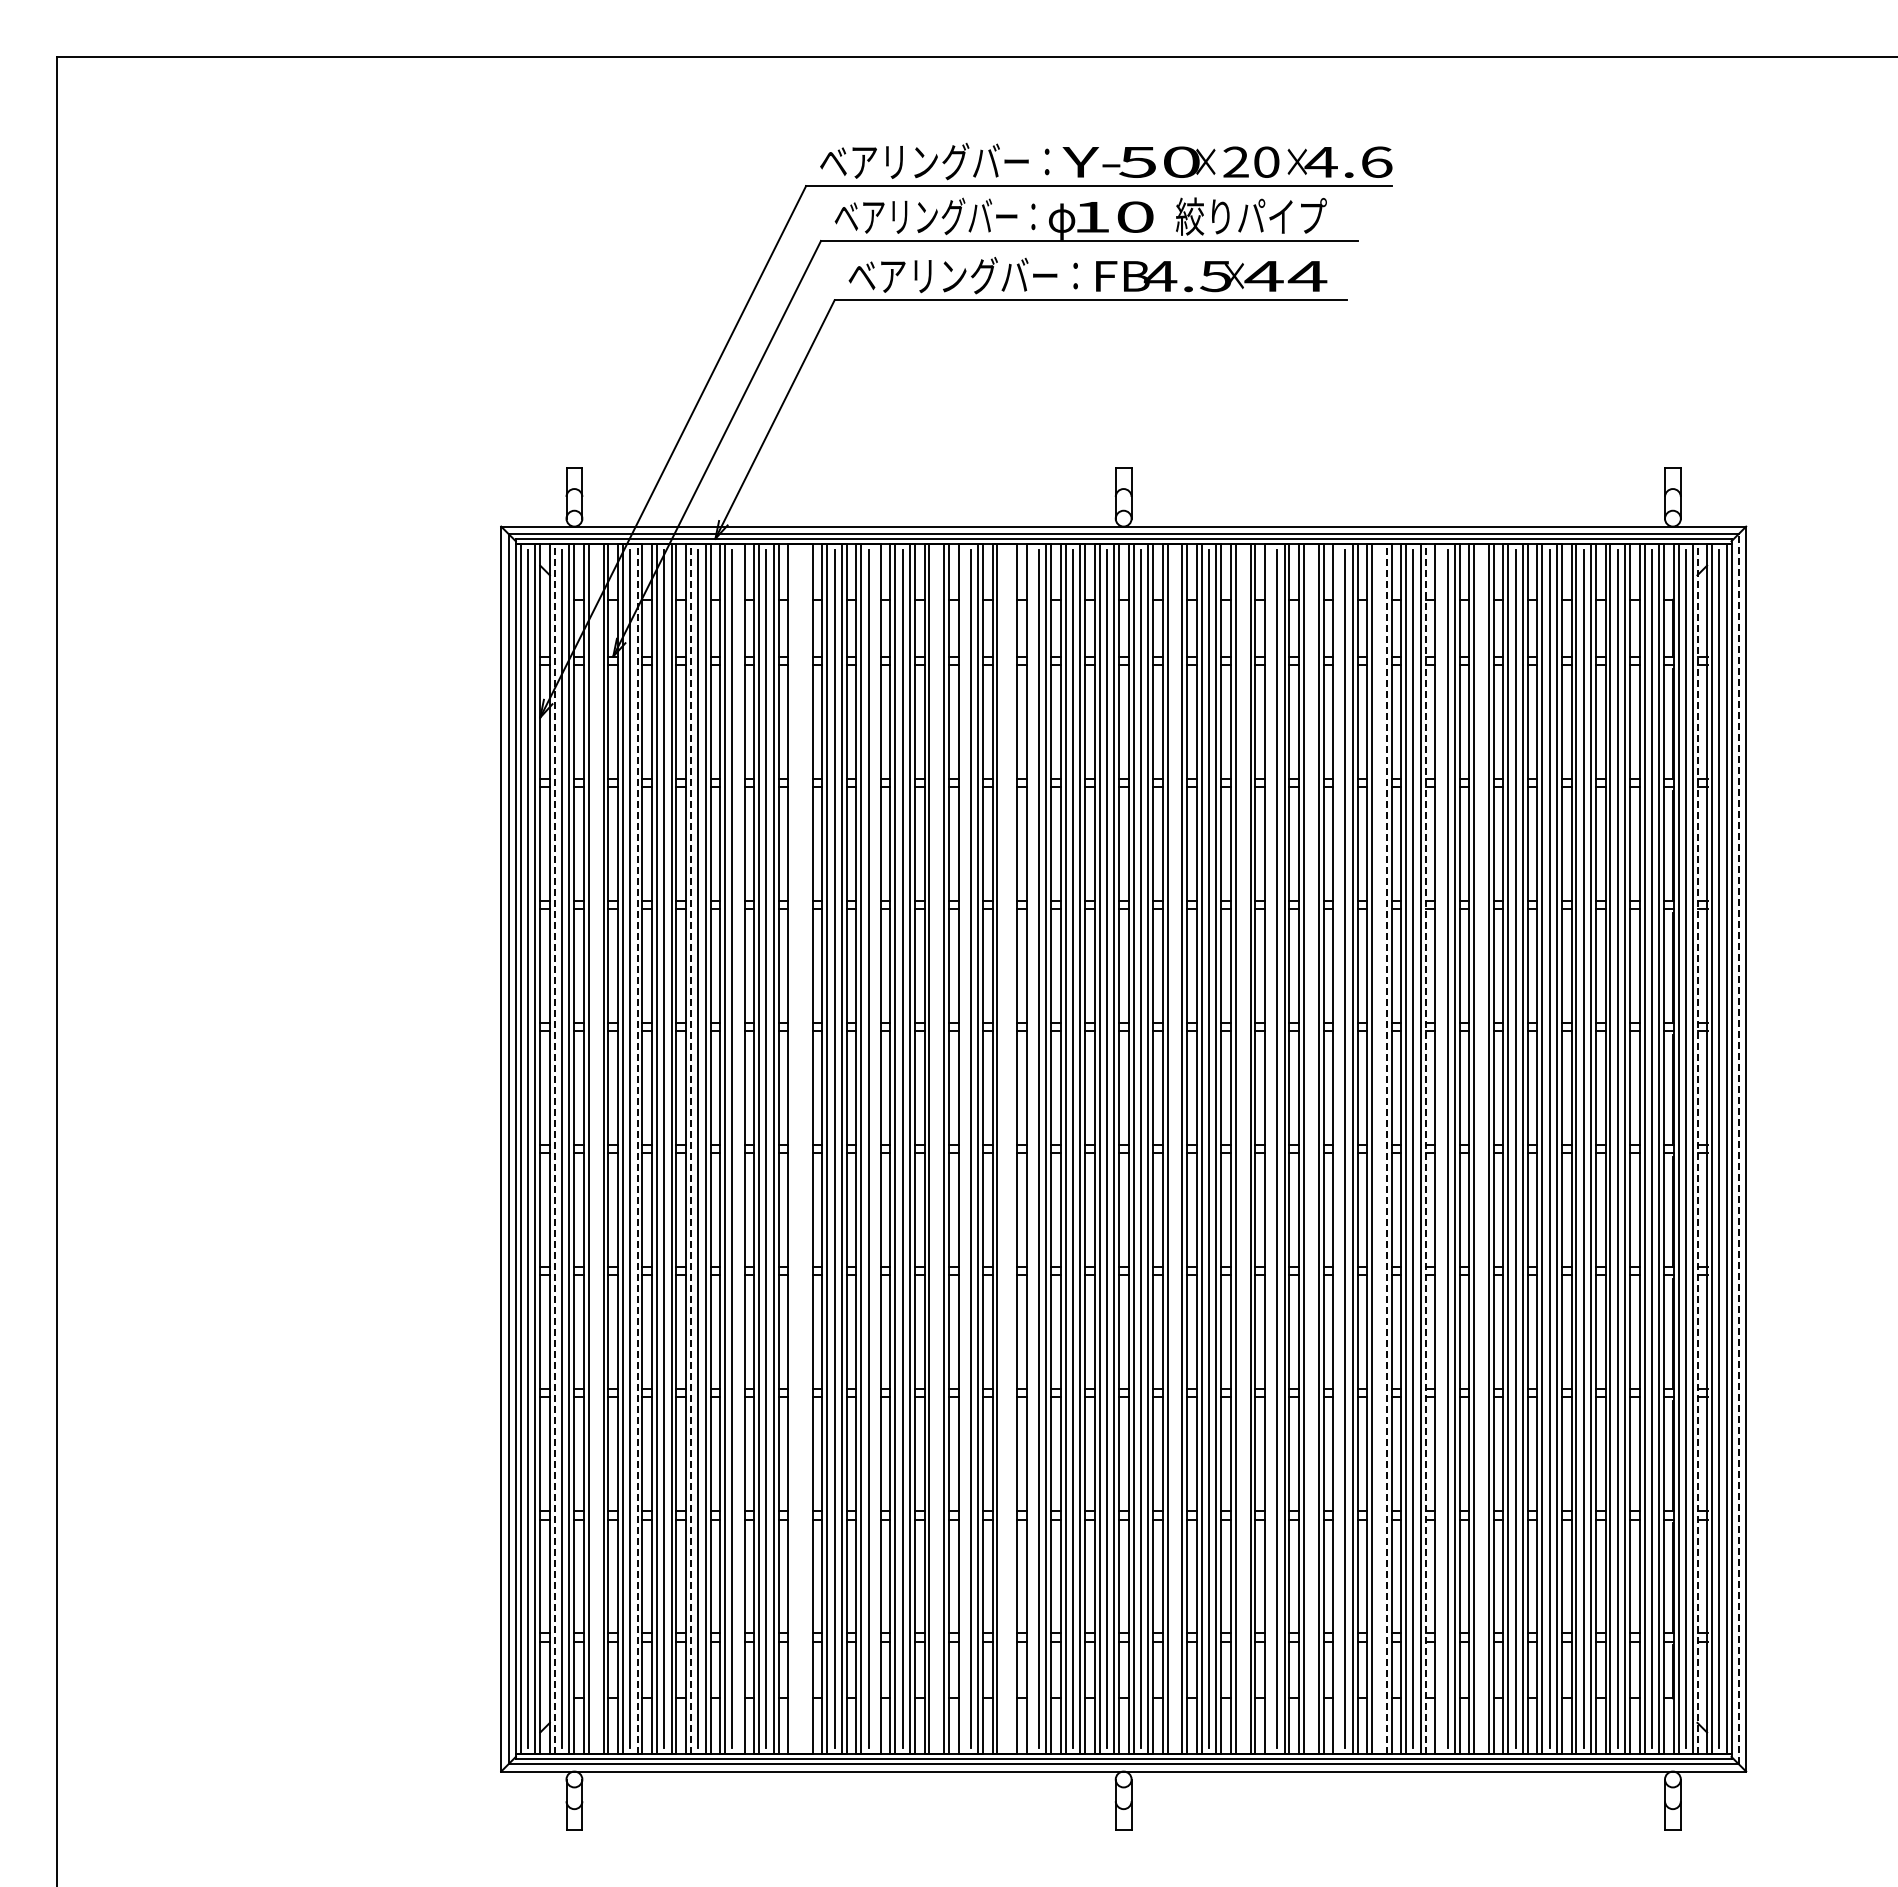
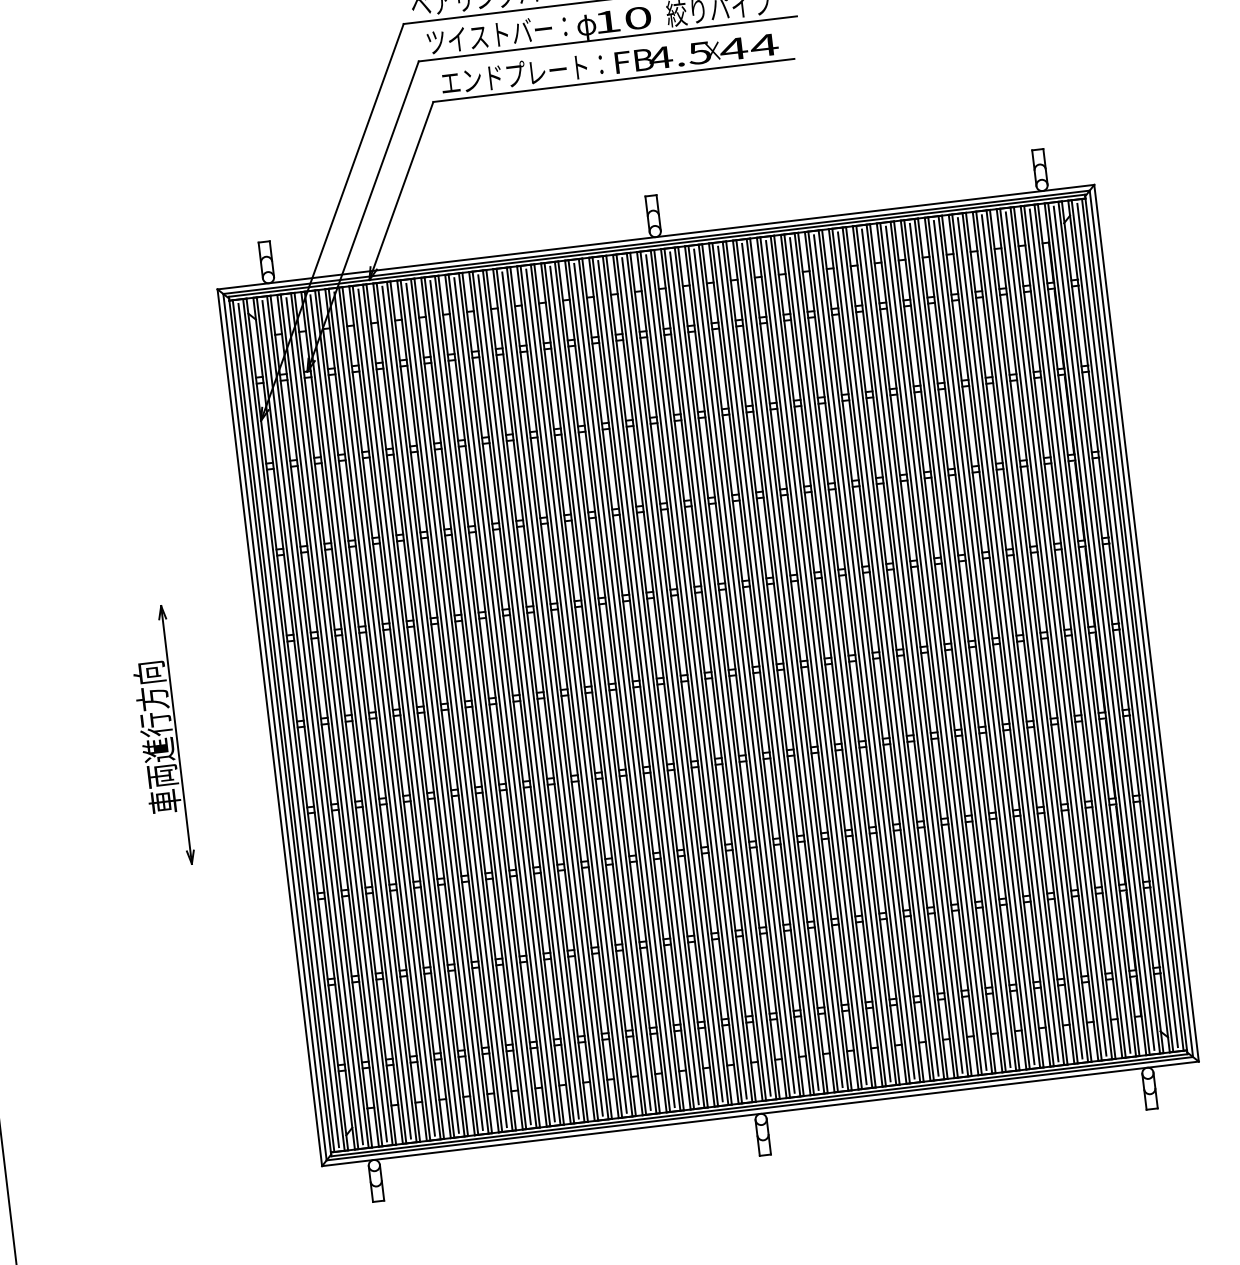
text: (934, 216) -> (496, 34), ベアリングバー： -> ツイストバー：
text: (952, 275) -> (514, 74), ベアリングバー： -> エンドプレート：
part: (346, 1143) -> (160, 736), added
line: (596, 1148) -> (336, 719), added
line: (739, 1148) -> (437, 707), added
line: (793, 1148) -> (475, 702), added
line: (800, 1148) -> (480, 702), added
line: (807, 1148) -> (485, 701), added
line: (875, 1148) -> (533, 695), added
line: (936, 1148) -> (576, 690), added
line: (963, 1148) -> (595, 688), added
line: (1004, 1148) -> (624, 685), added
line: (1012, 1148) -> (629, 684), added
line: (1031, 1148) -> (643, 682), added
line: (1175, 1148) -> (744, 670), added
line: (1243, 1148) -> (792, 665), added
line: (1269, 1148) -> (810, 662), added
line: (1311, 1148) -> (840, 659), added
line: (1338, 1148) -> (859, 657), added
line: (1379, 1148) -> (888, 653), added
line: (1440, 1148) -> (931, 648), added
line: (1481, 1148) -> (960, 645), added
line: (1738, 1148) -> (1141, 623), dashed -> solid
line: (554, 1149) -> (307, 723), dashed -> solid
line: (637, 1149) -> (365, 716), dashed -> solid
line: (691, 1149) -> (403, 712), dashed -> solid
line: (1386, 1149) -> (893, 653), dashed -> solid
line: (1425, 1149) -> (920, 650), dashed -> solid
line: (1698, 1149) -> (1113, 627), dashed -> solid

